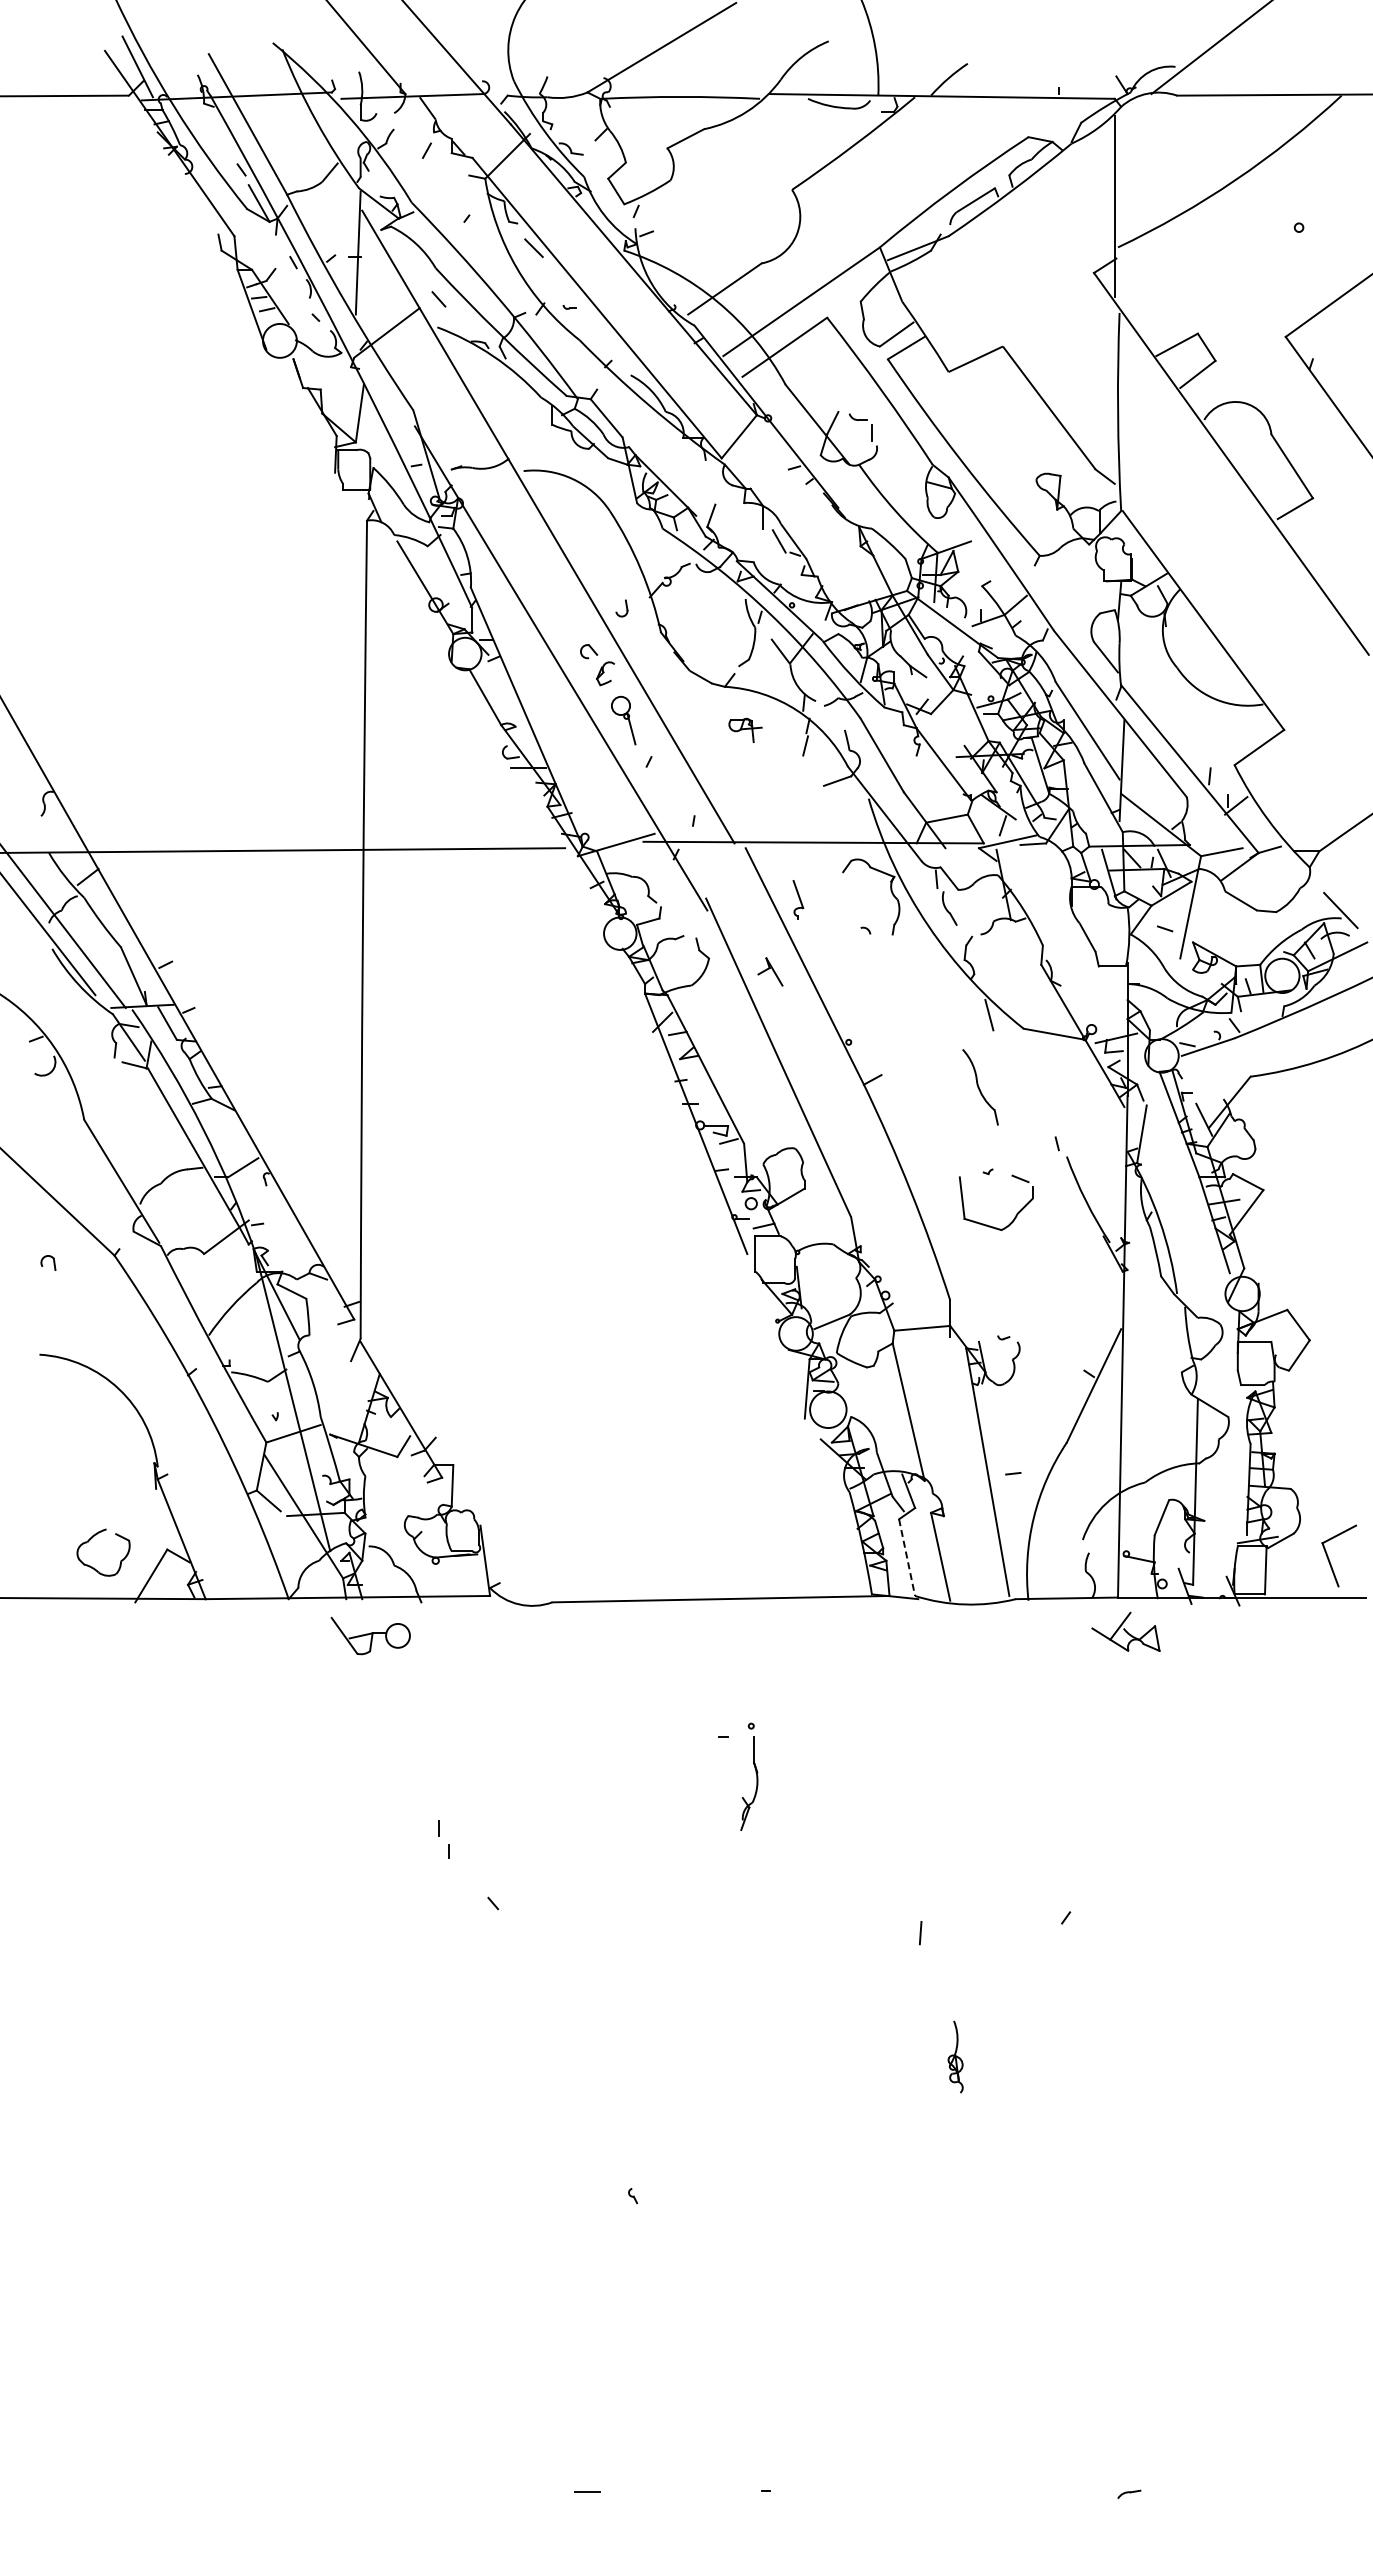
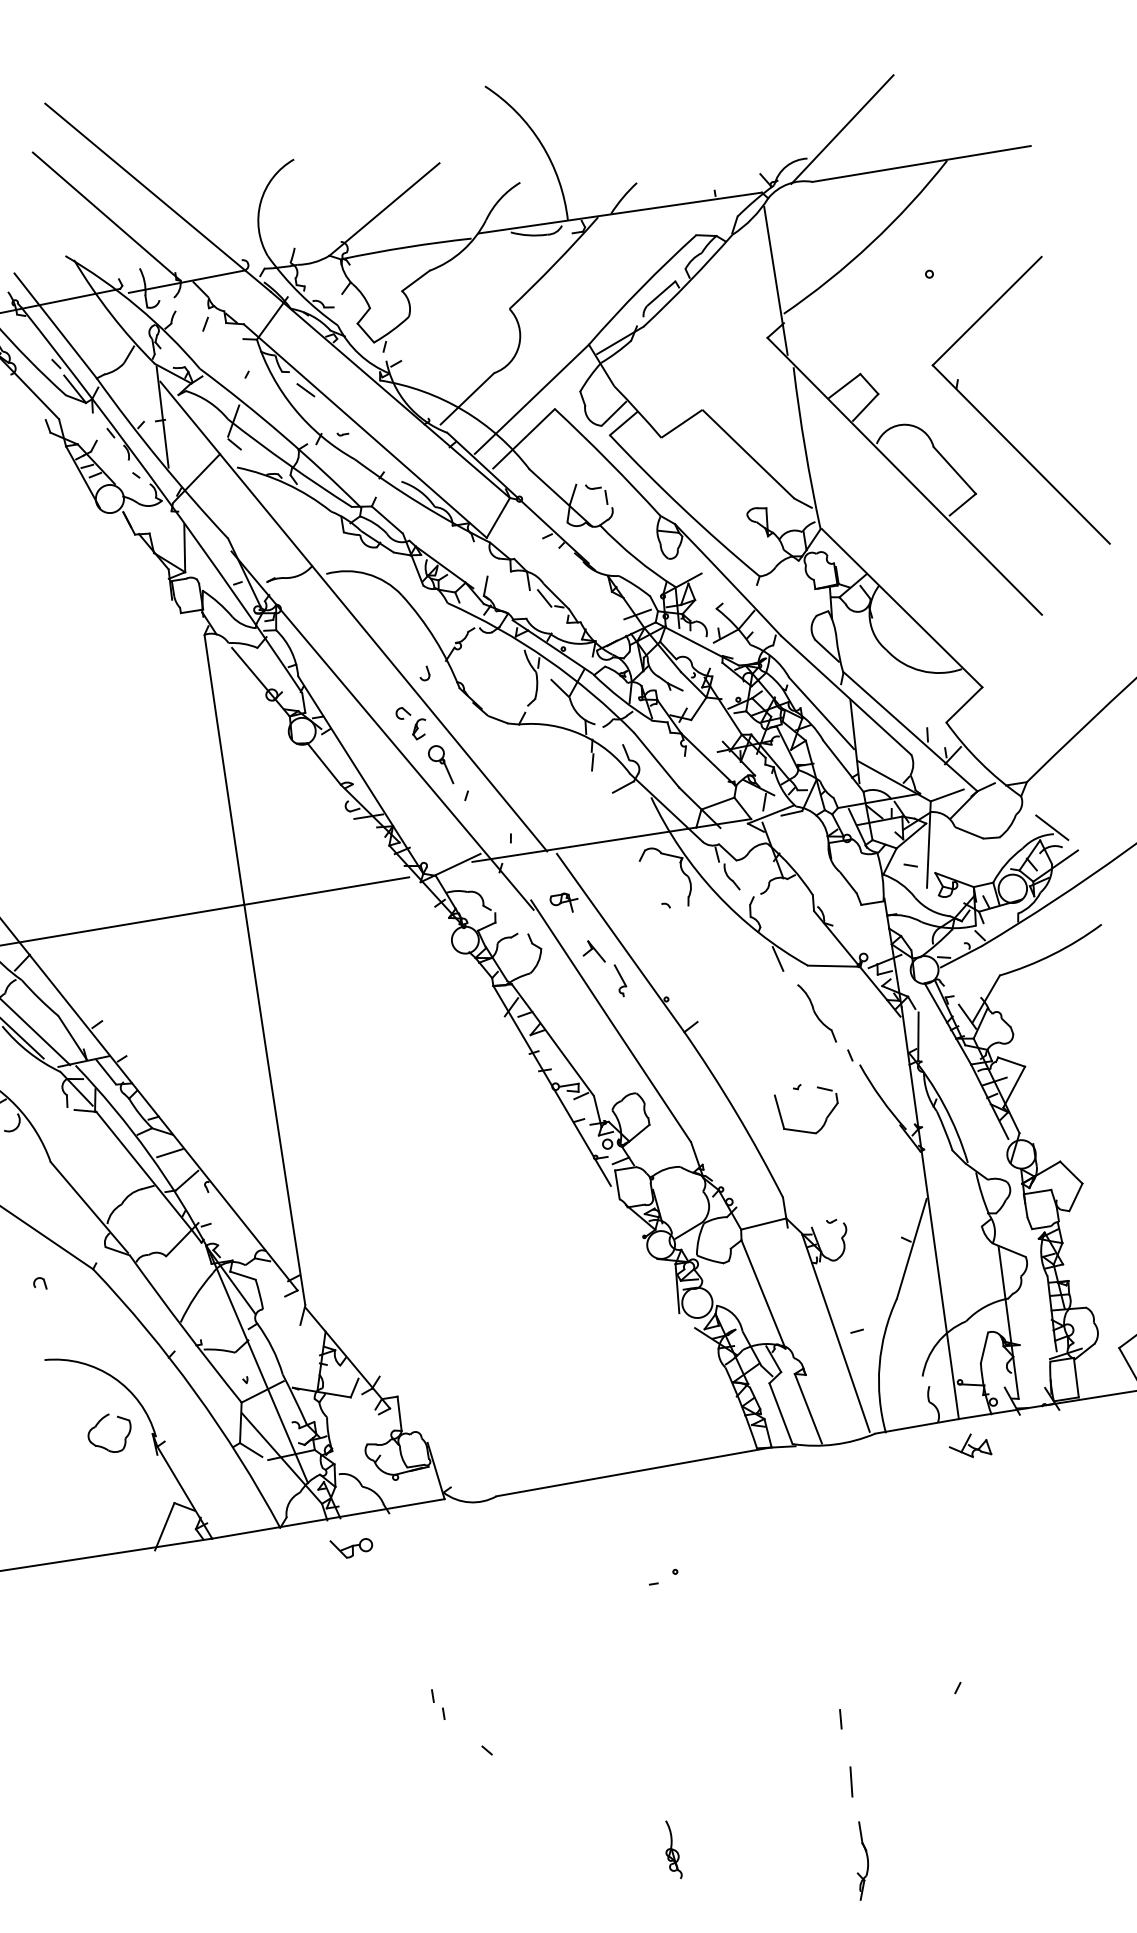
line: (441, 270) -> (233, 420), added
line: (886, 577) -> (637, 614), added
part: (745, 729) -> (564, 902), moved
part: (798, 899) -> (621, 979), moved
part: (980, 1087) -> (817, 1013), moved
line: (228, 1131) -> (170, 1152), added
part: (91, 1539) -> (98, 1424), moved
line: (907, 1558) -> (781, 1414), dashed -> solid
part: (1125, 1631) -> (969, 1445), size x0.71
part: (370, 1635) -> (351, 1547), size x0.62
part: (756, 1783) -> (867, 1859), moved
line: (921, 2009) -> (851, 1781), added
part: (955, 2056) -> (671, 1849), moved

